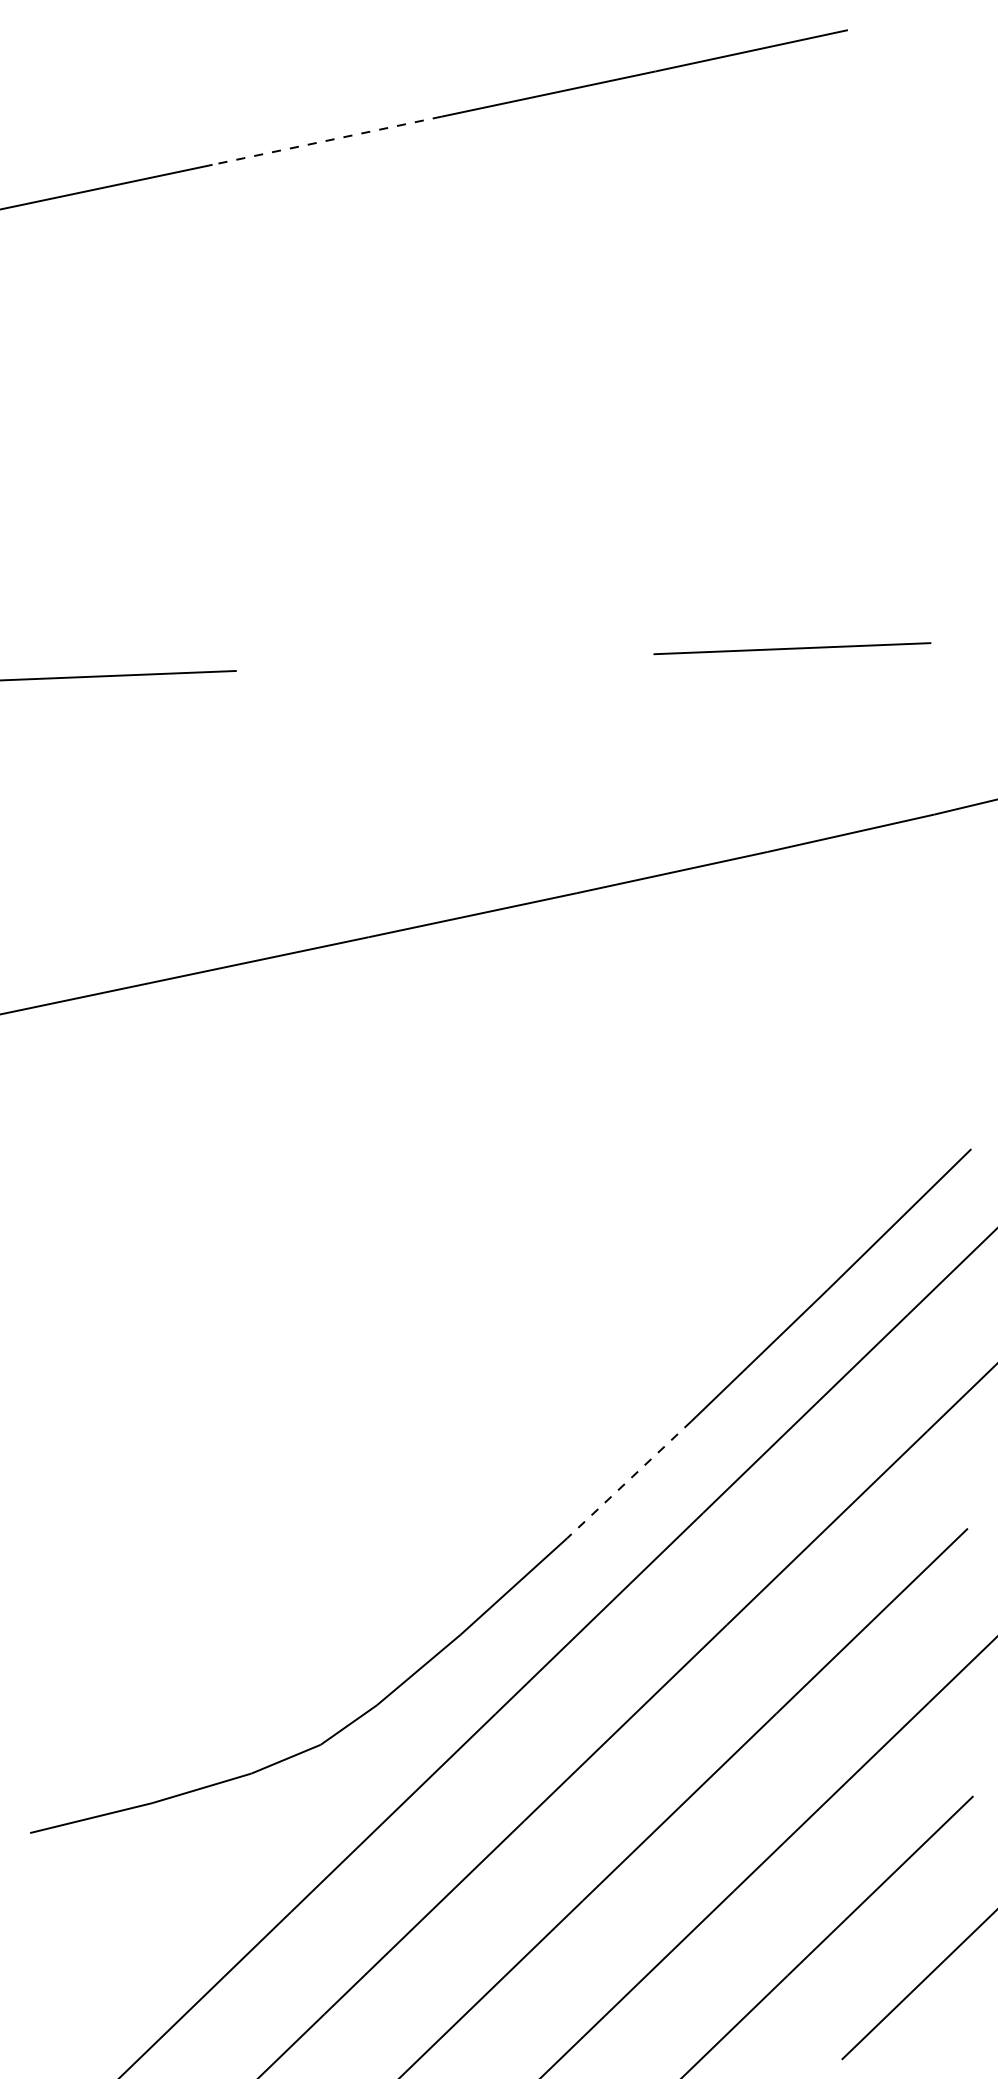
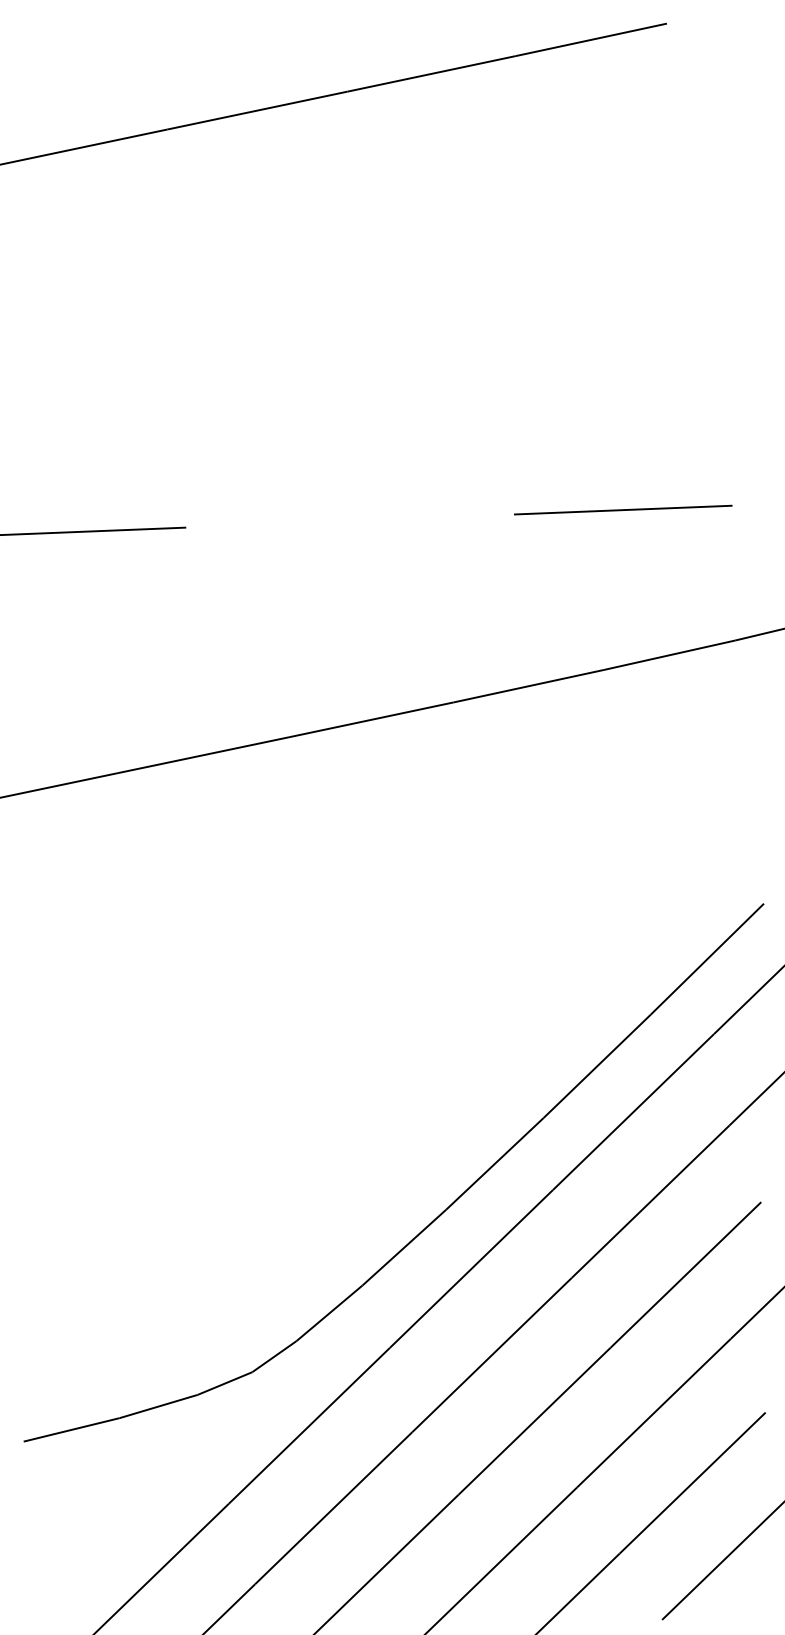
line: (326, 140) -> (256, 110), dashed -> solid
line: (628, 1480) -> (494, 1164), dashed -> solid

